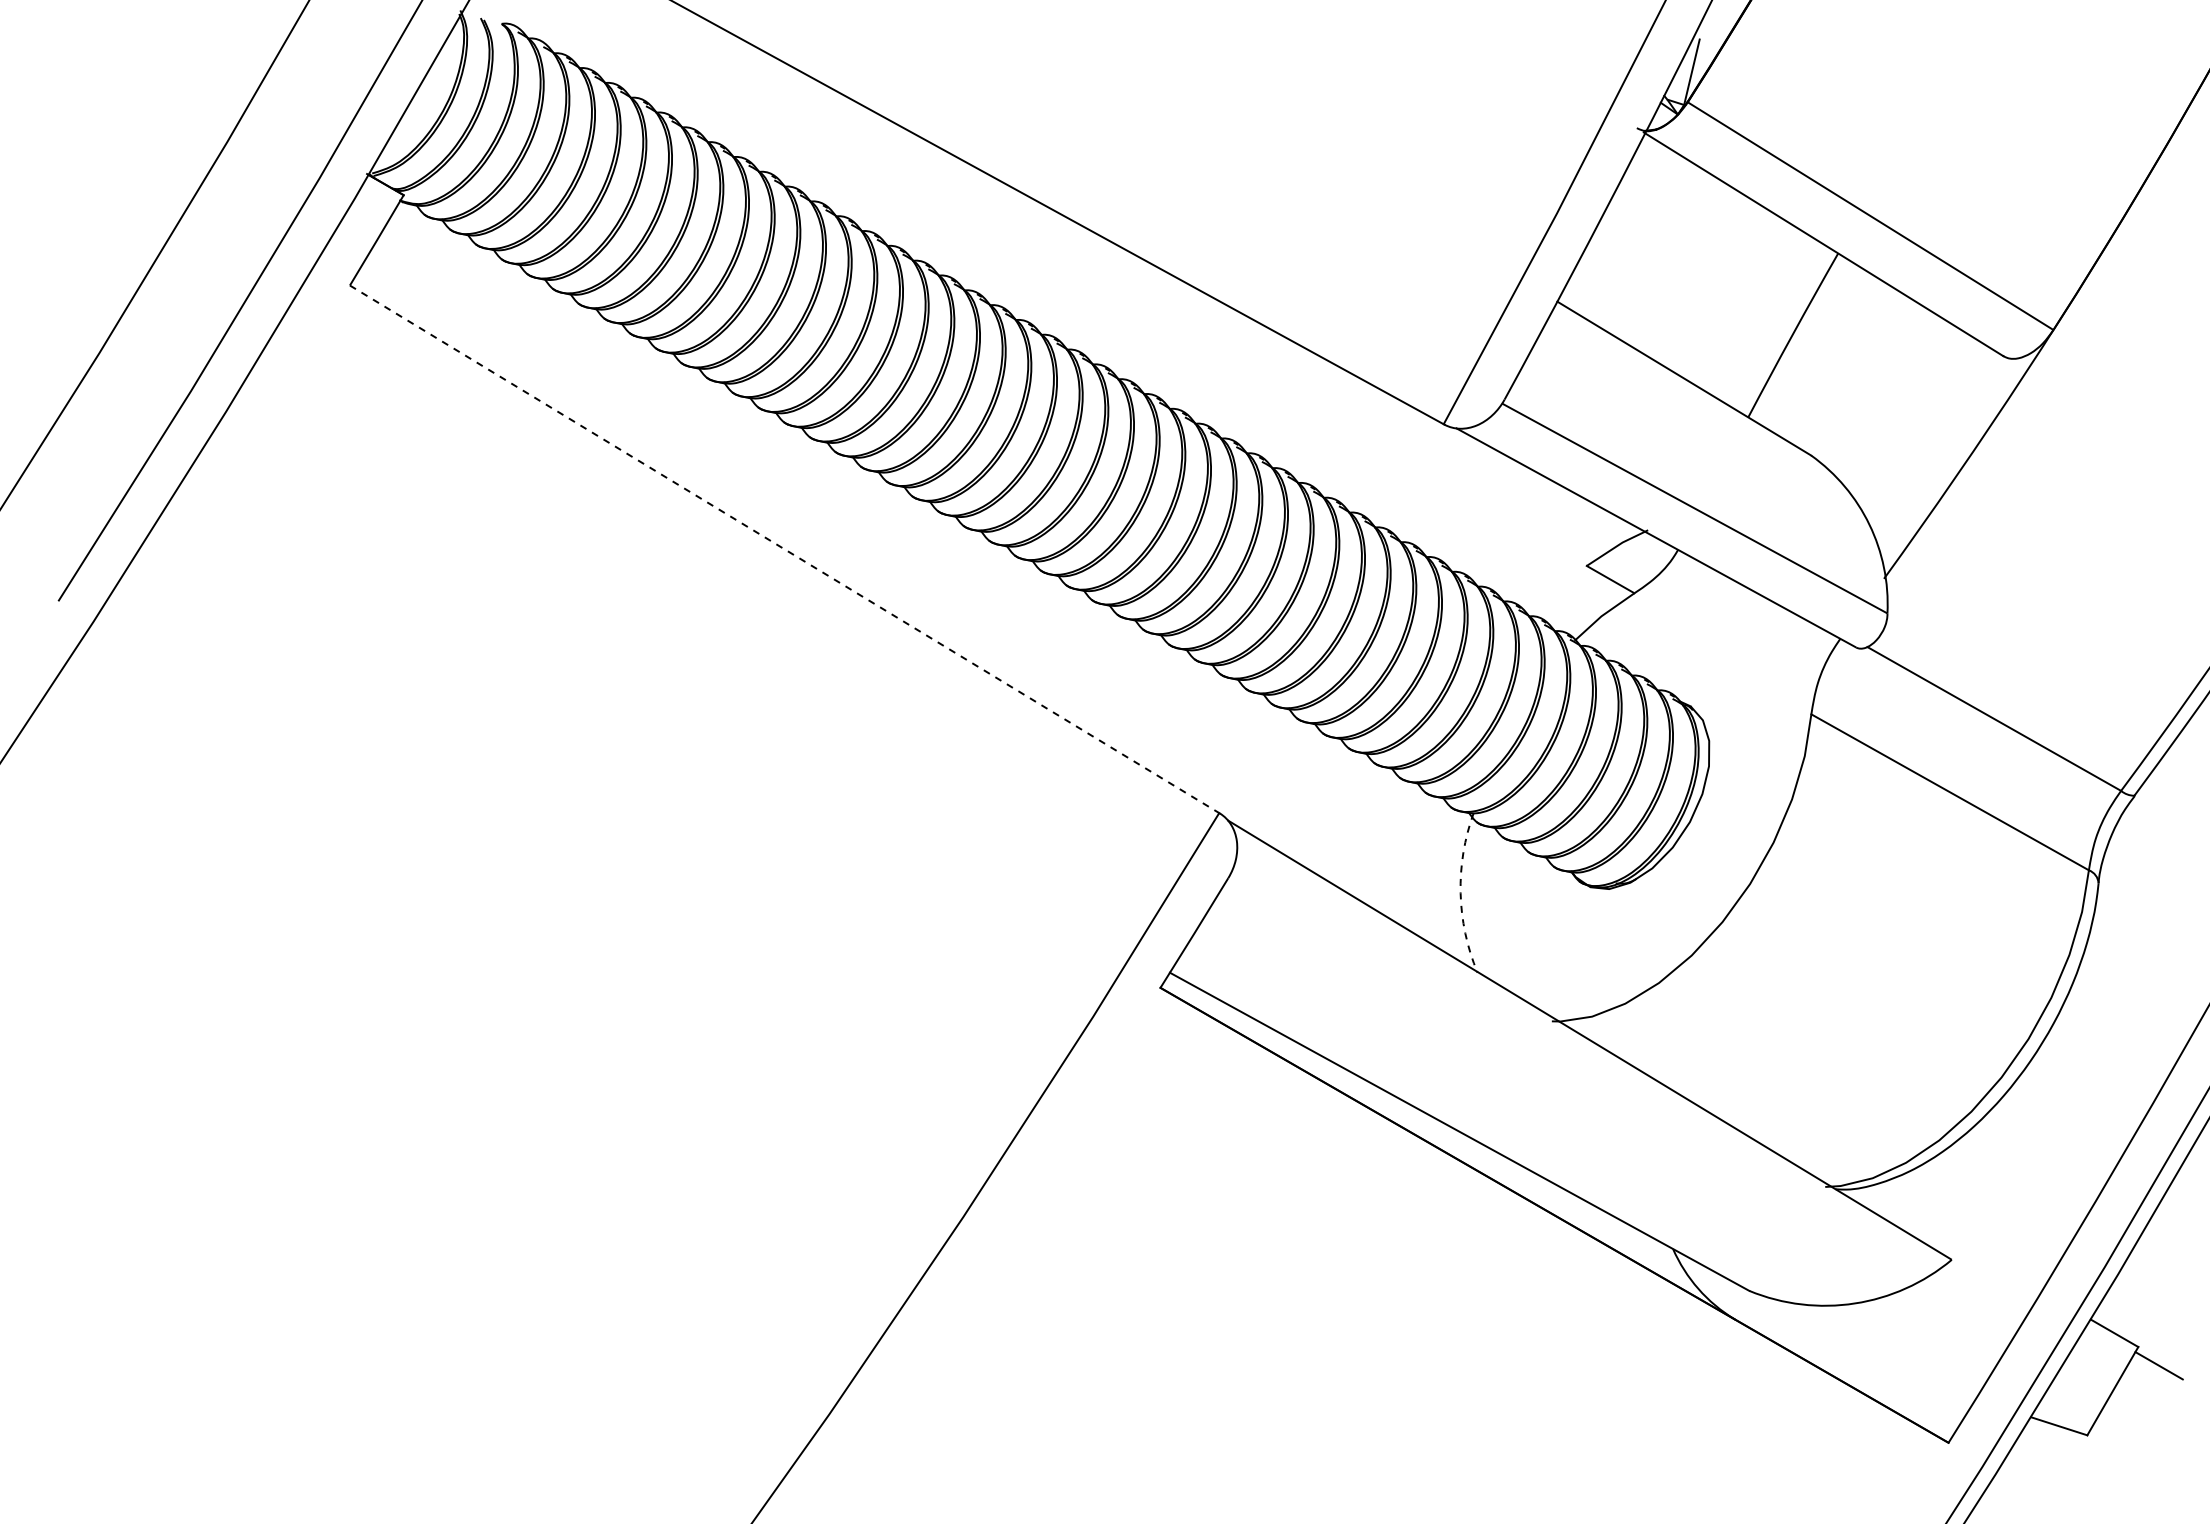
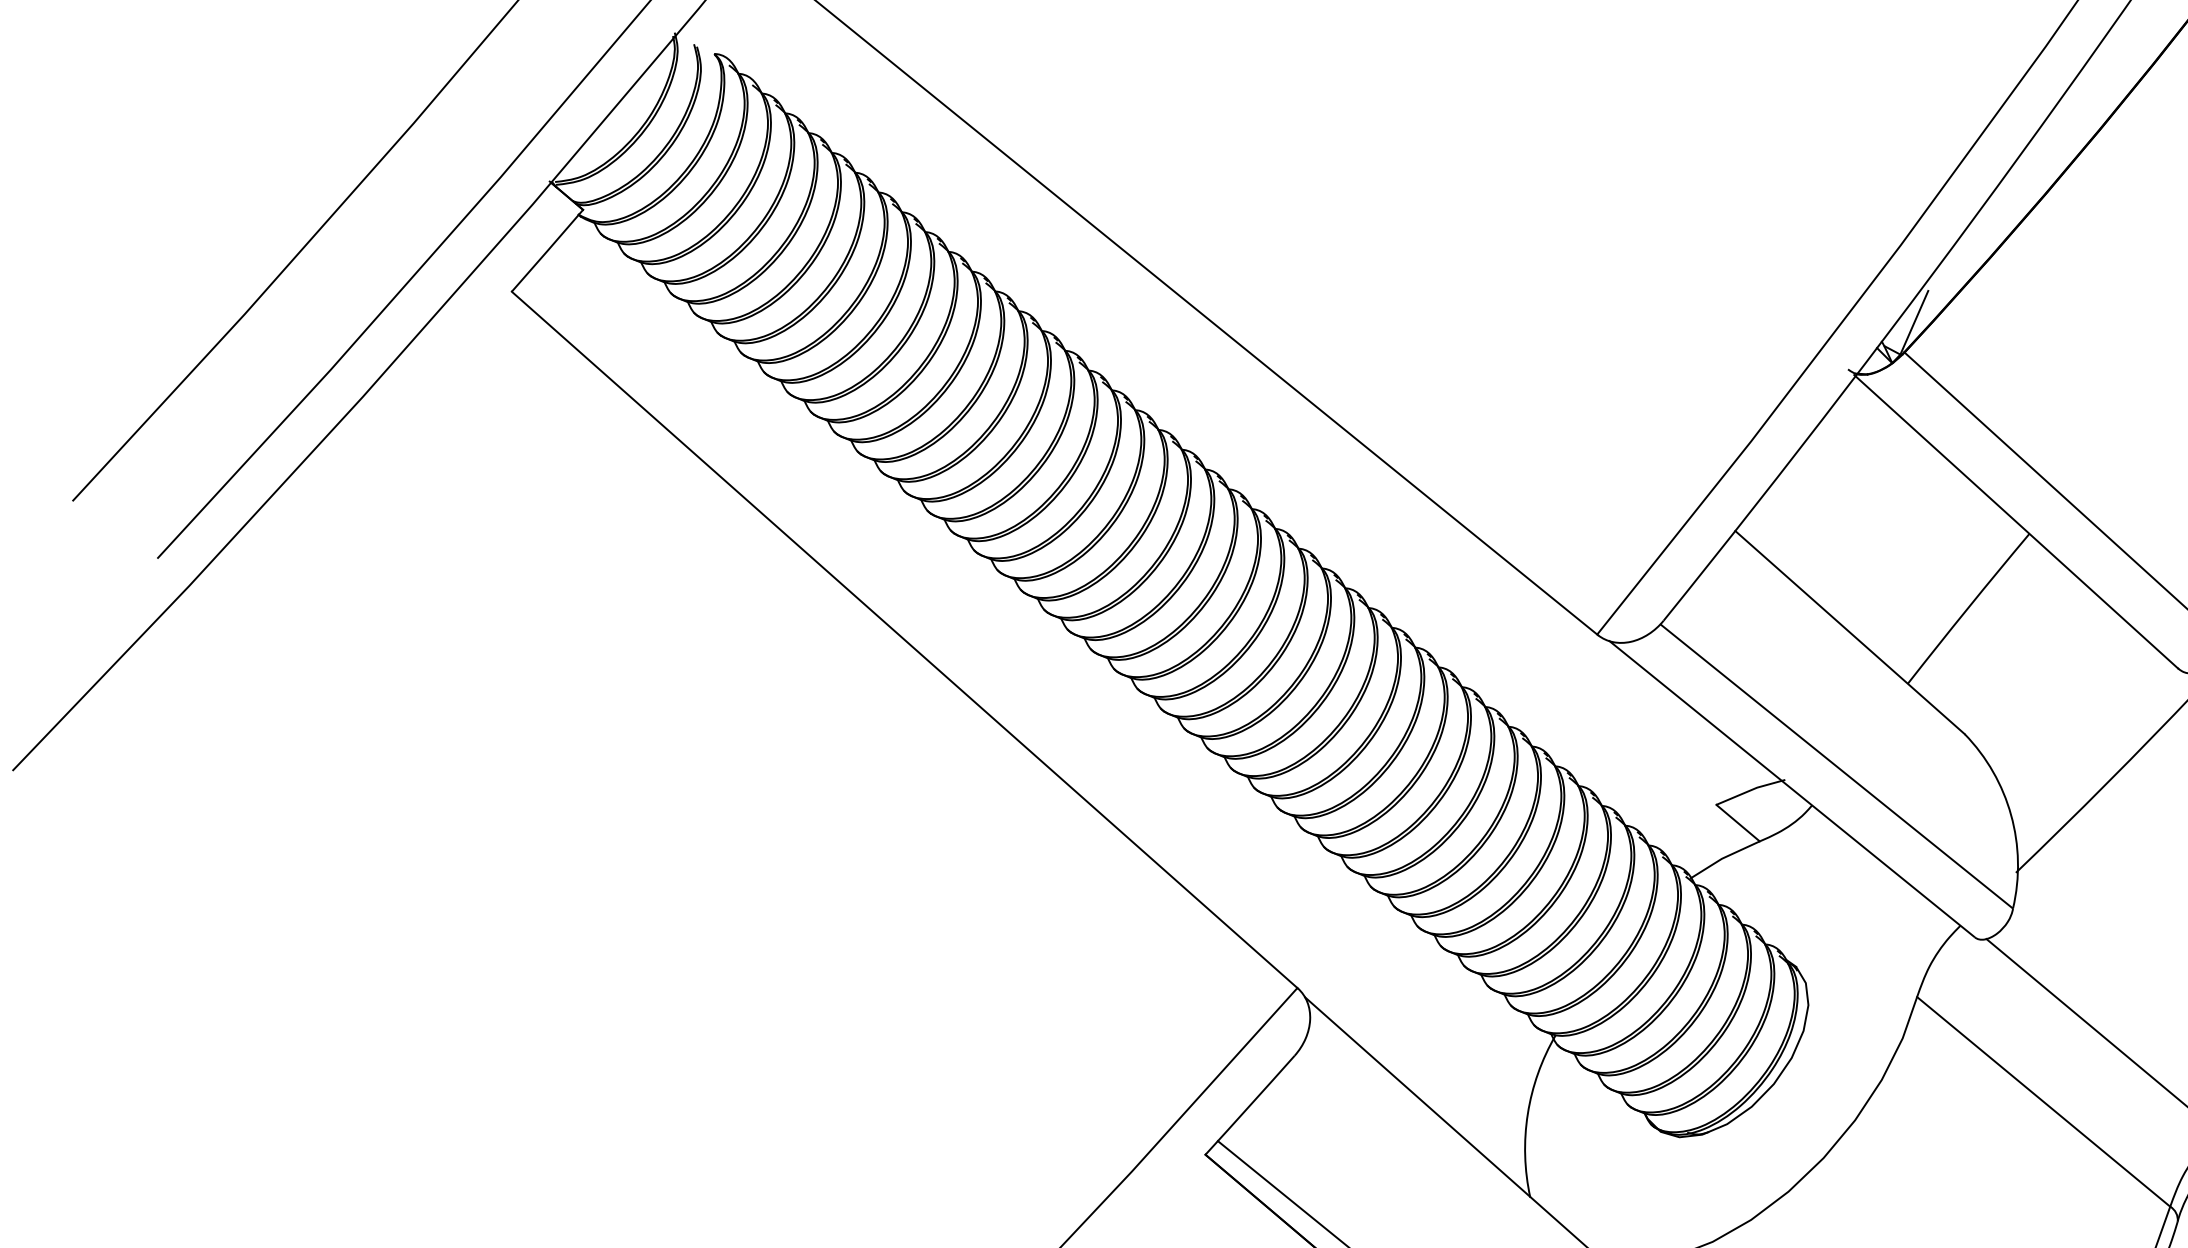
line: (785, 549) -> (905, 640), dashed -> solid
arc: (1460, 893) -> (1527, 1114), dashed -> solid

